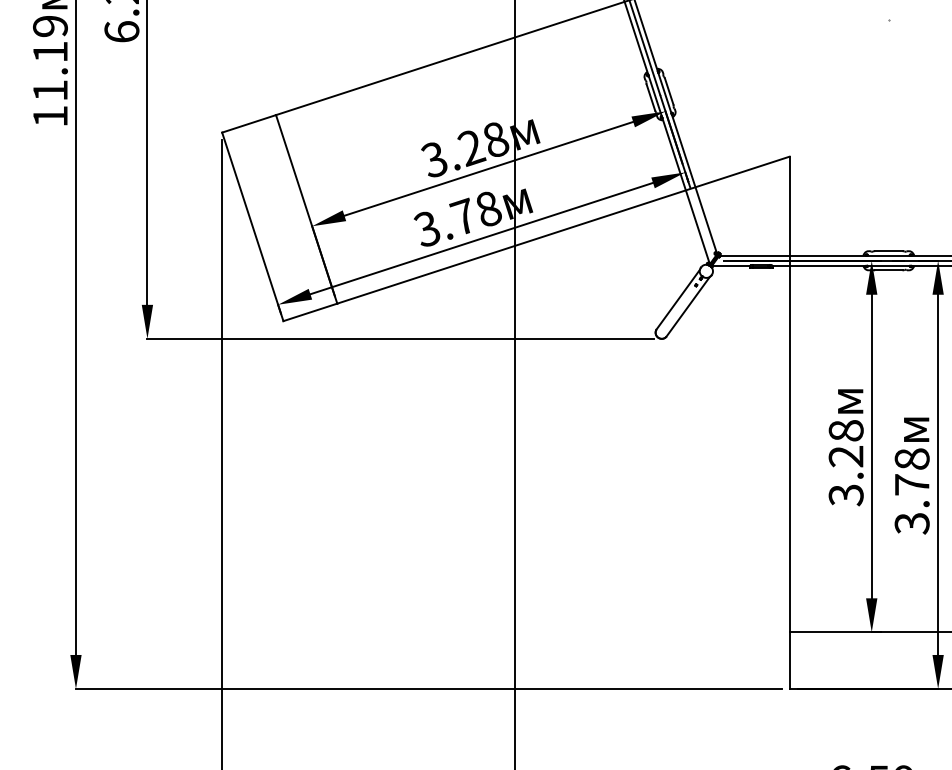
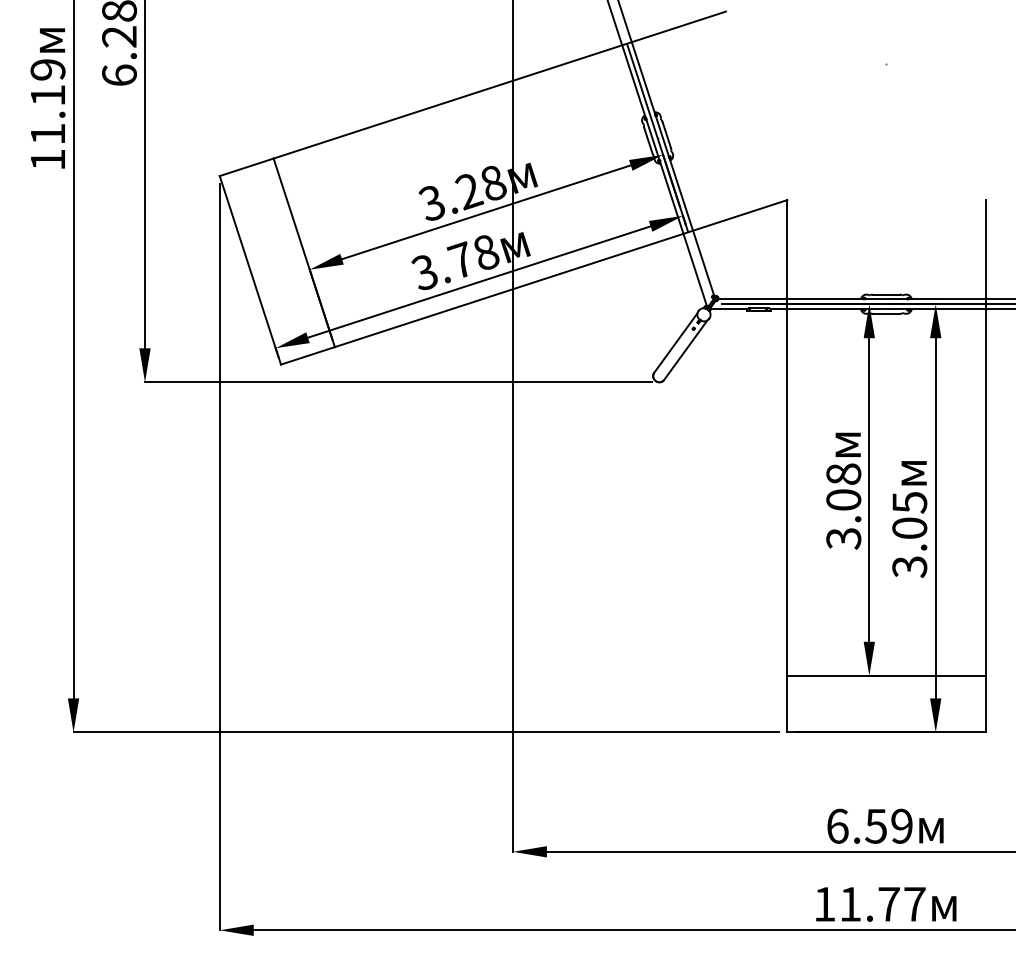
text: (845, 456) -> (843, 499), 3.28 -> 3.08
text: (911, 471) -> (909, 514), 3.78 -> 3.05

